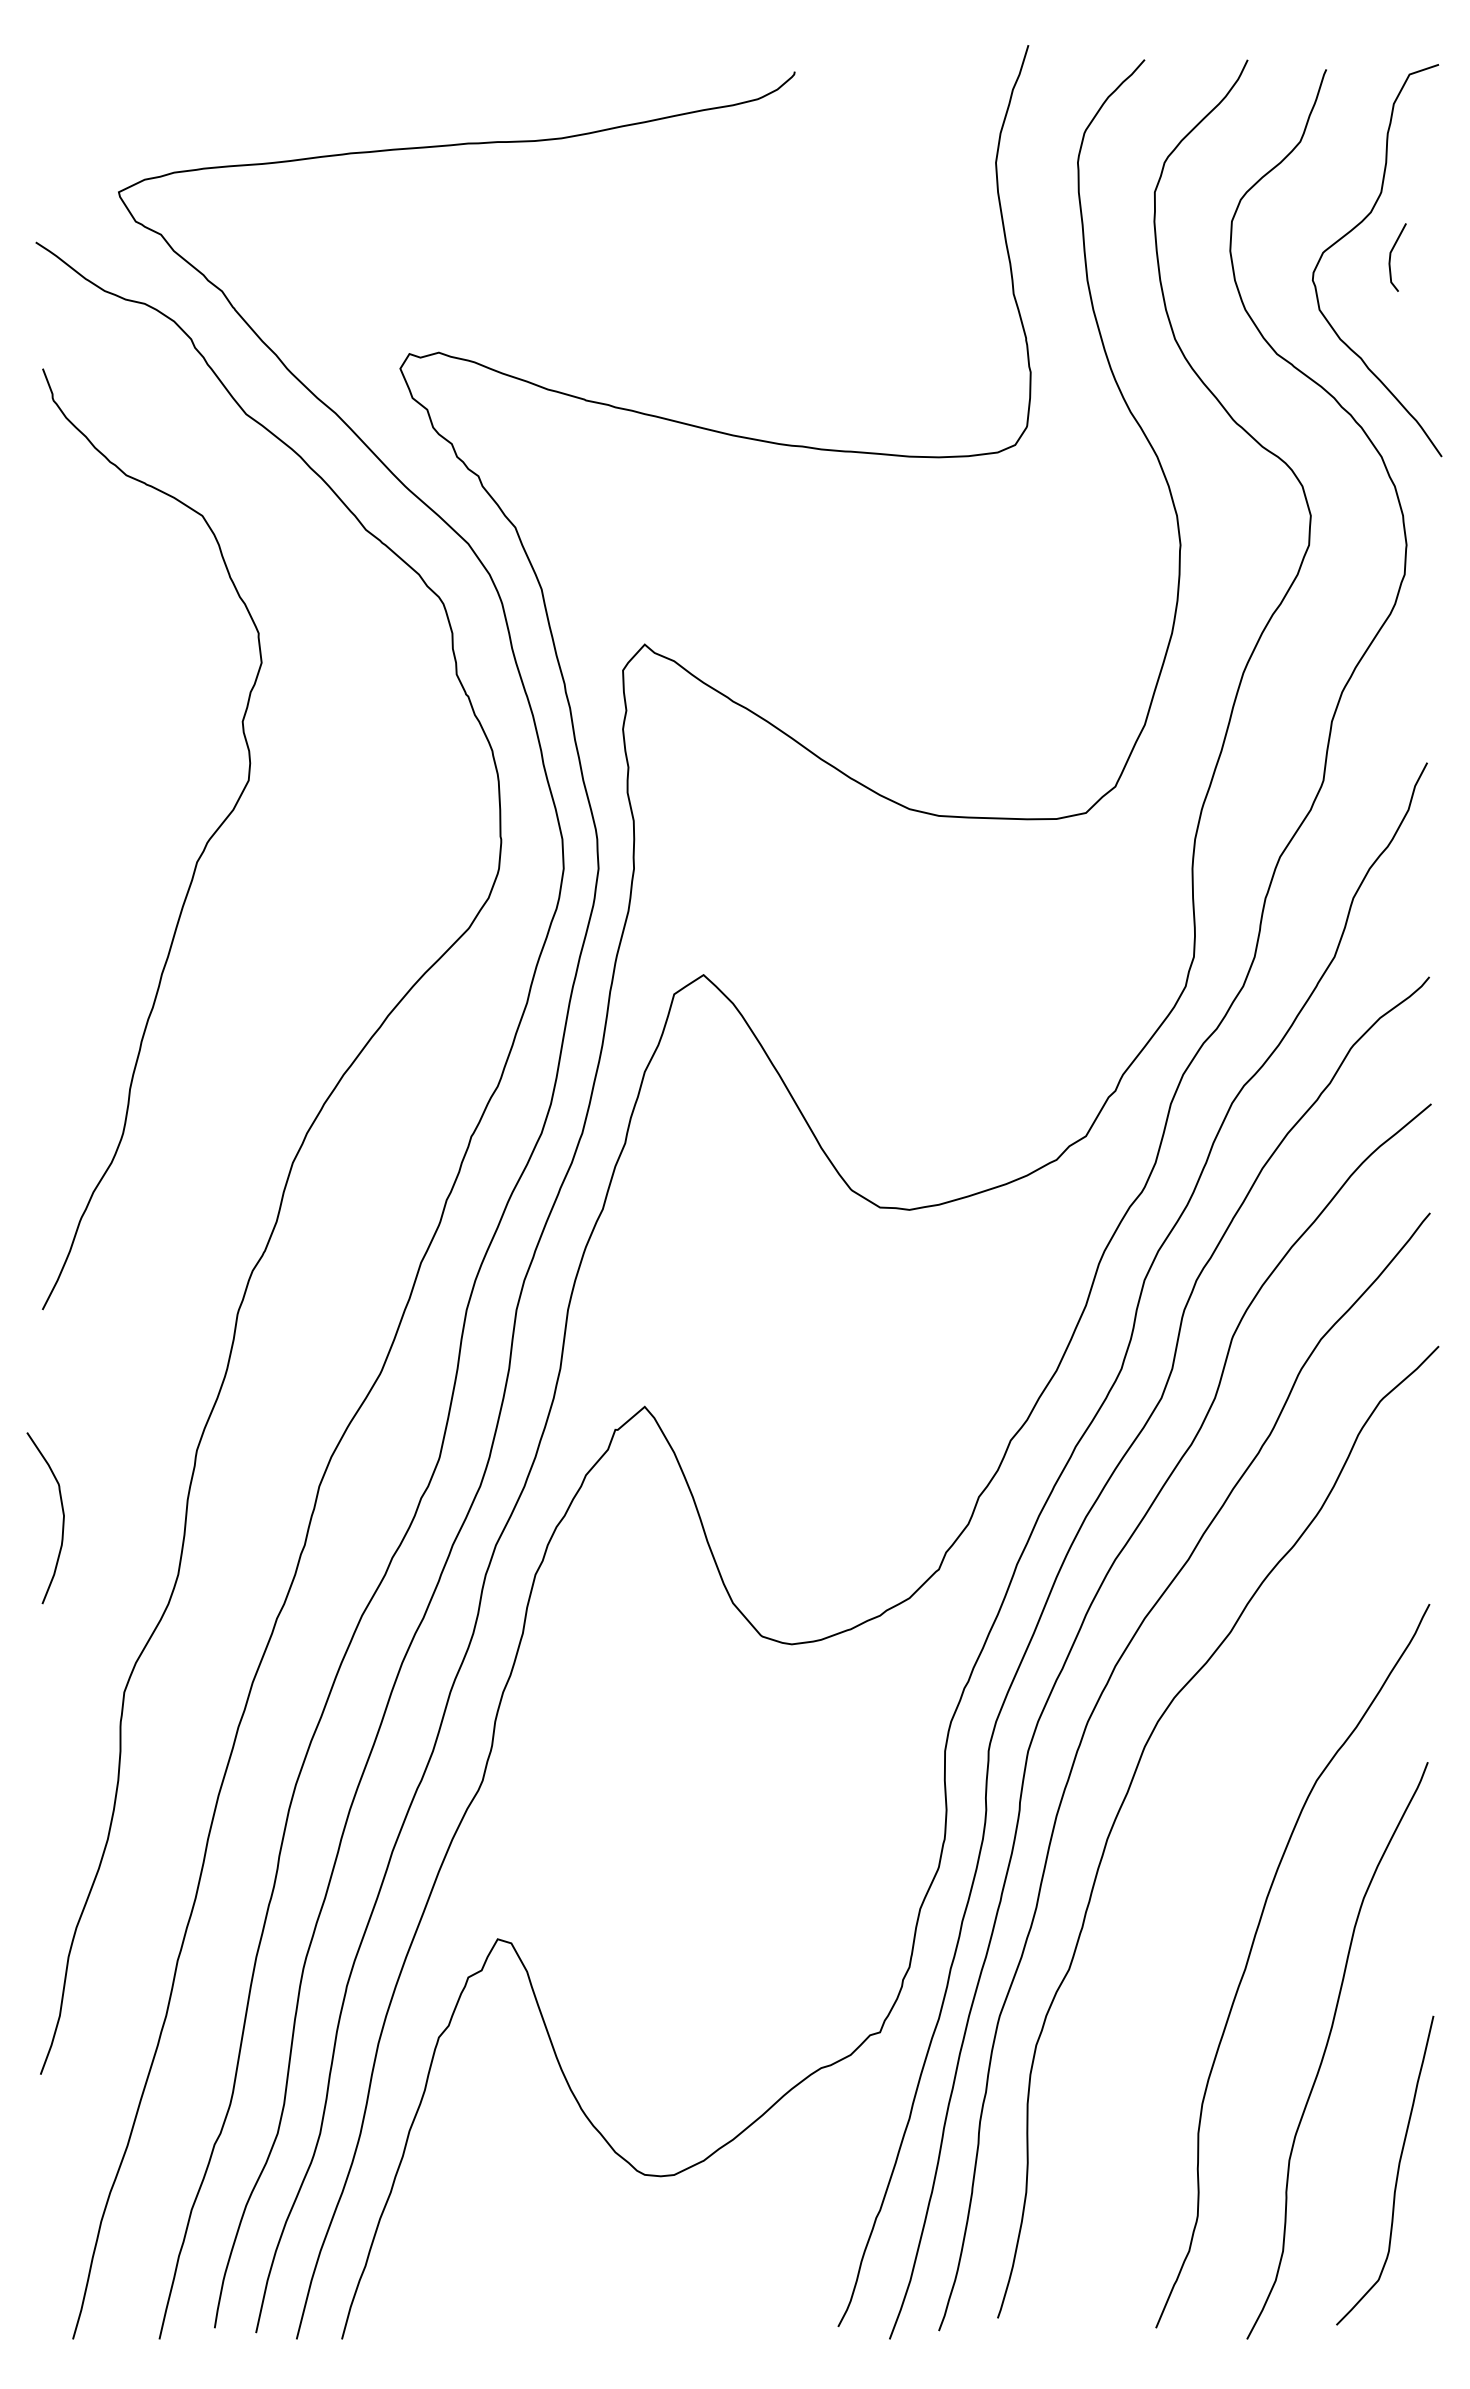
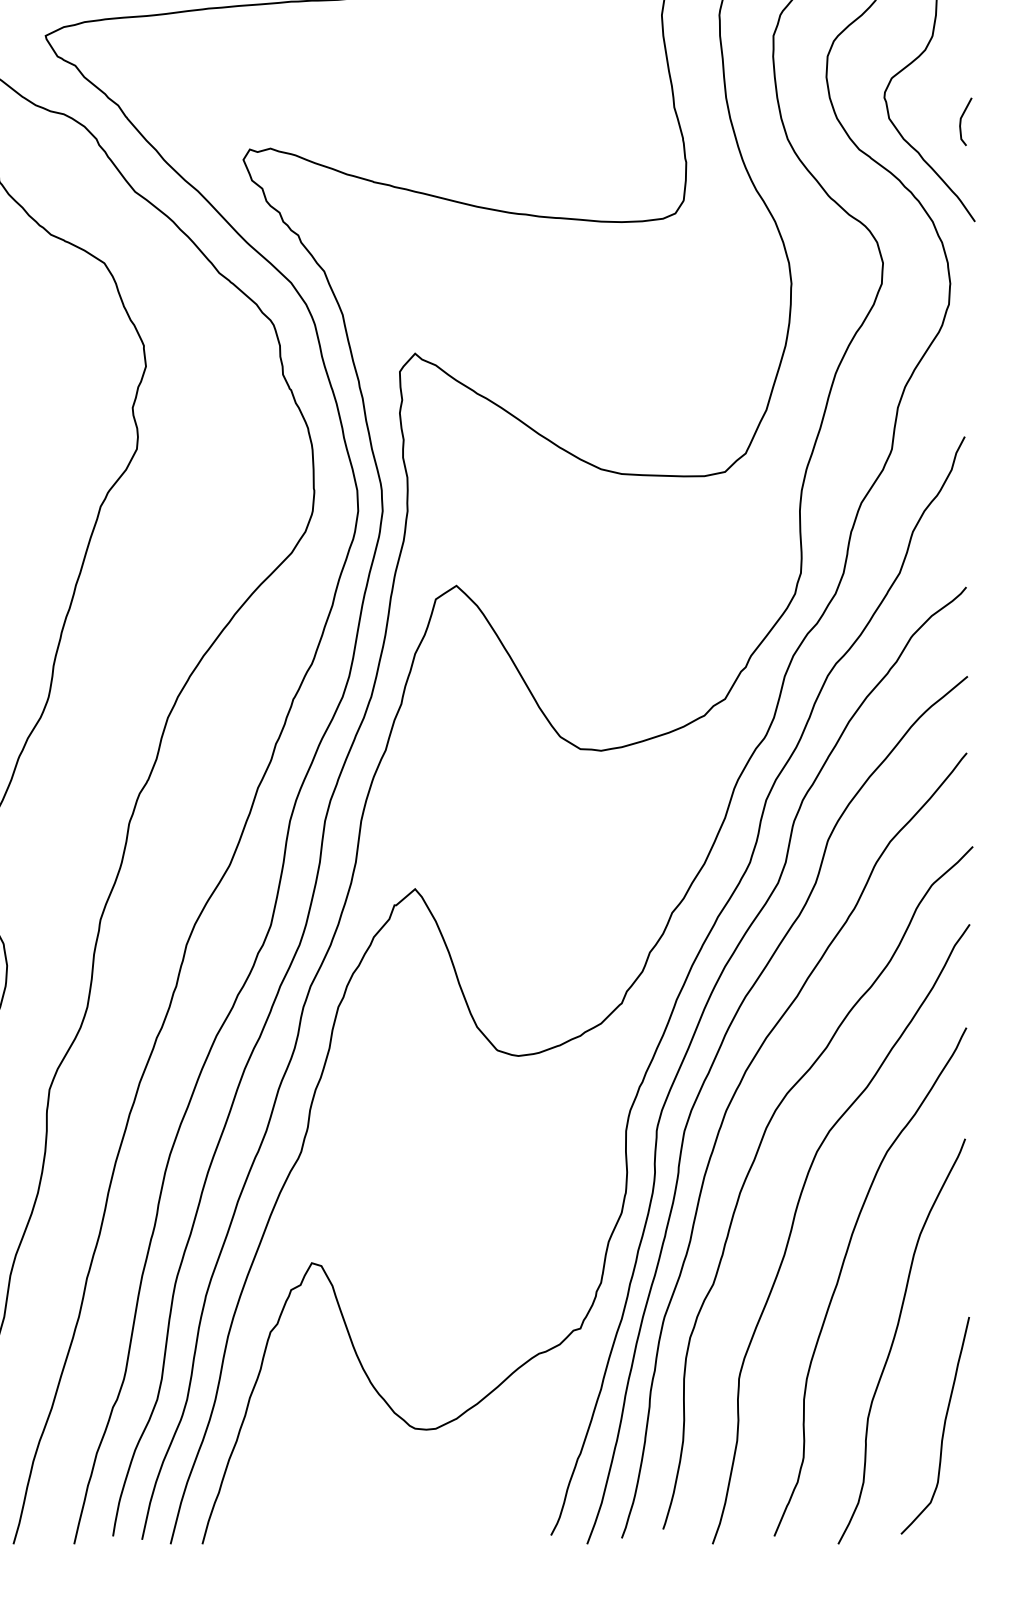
line: (1391, 255) -> (961, 120), moved
curve: (1184, 1879) -> (794, 1221), added

